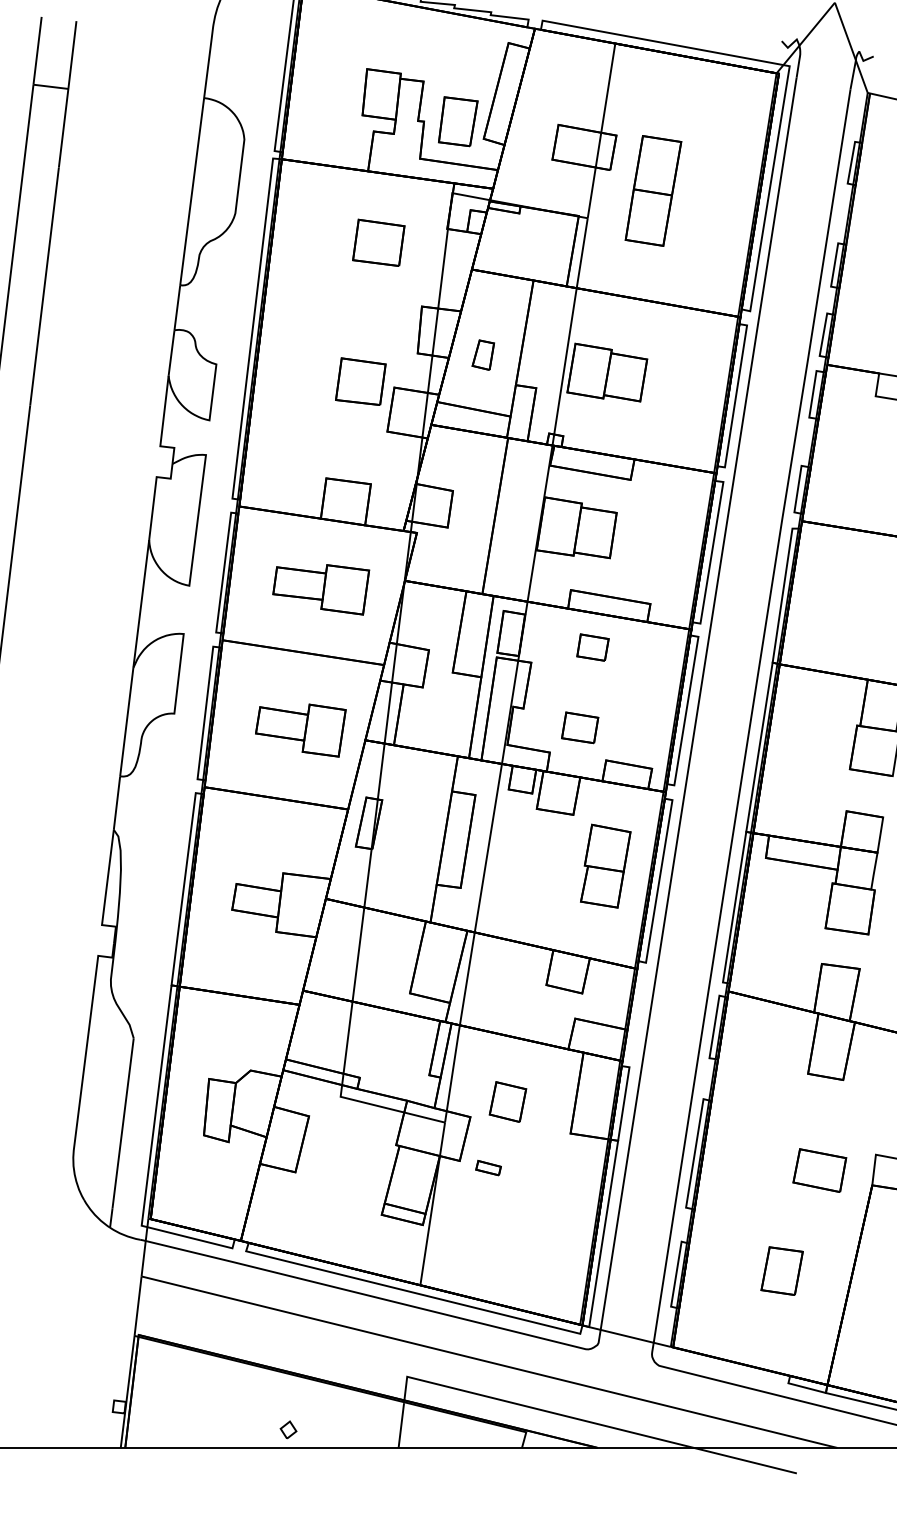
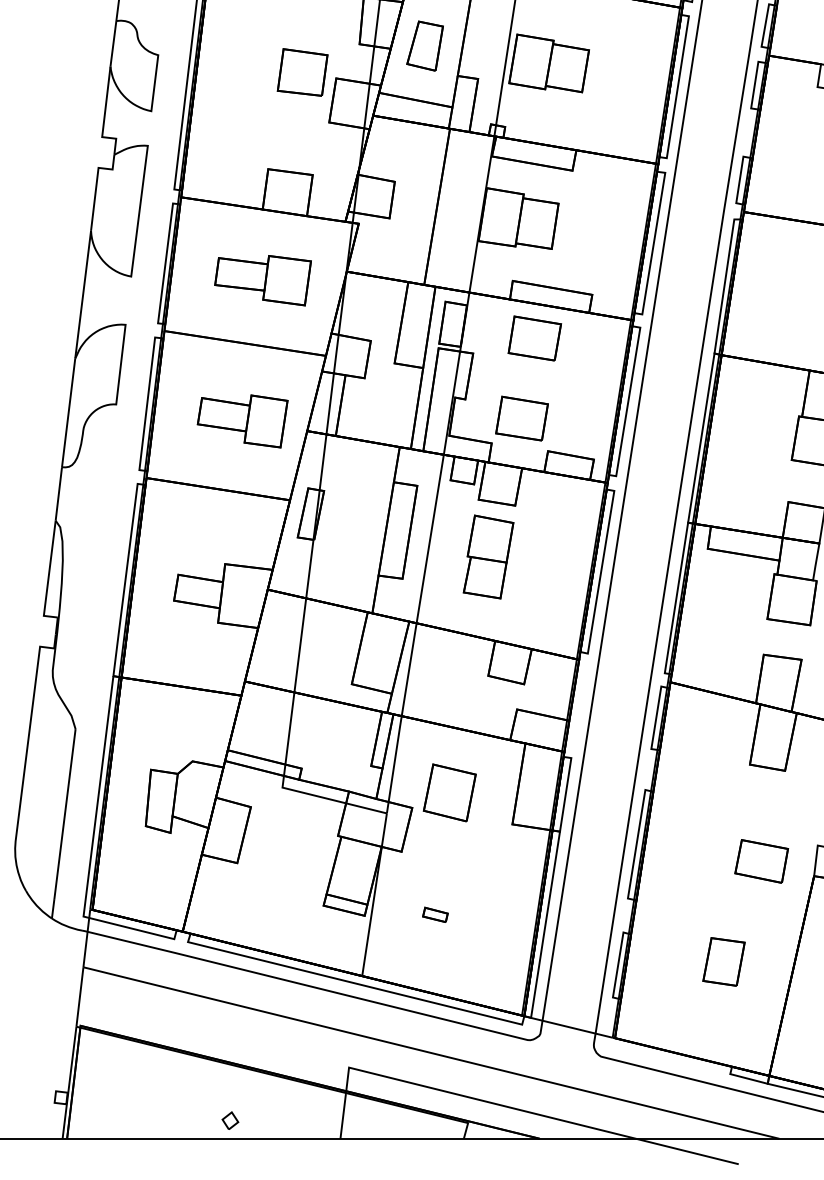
part: (483, 354) -> (425, 45), size x1.67
part: (592, 647) -> (534, 338), size x1.67
part: (579, 727) -> (521, 418), size x1.43
part: (605, 865) -> (488, 556), moved
part: (507, 1101) -> (449, 792), size x1.43
part: (488, 1167) -> (435, 914), moved

